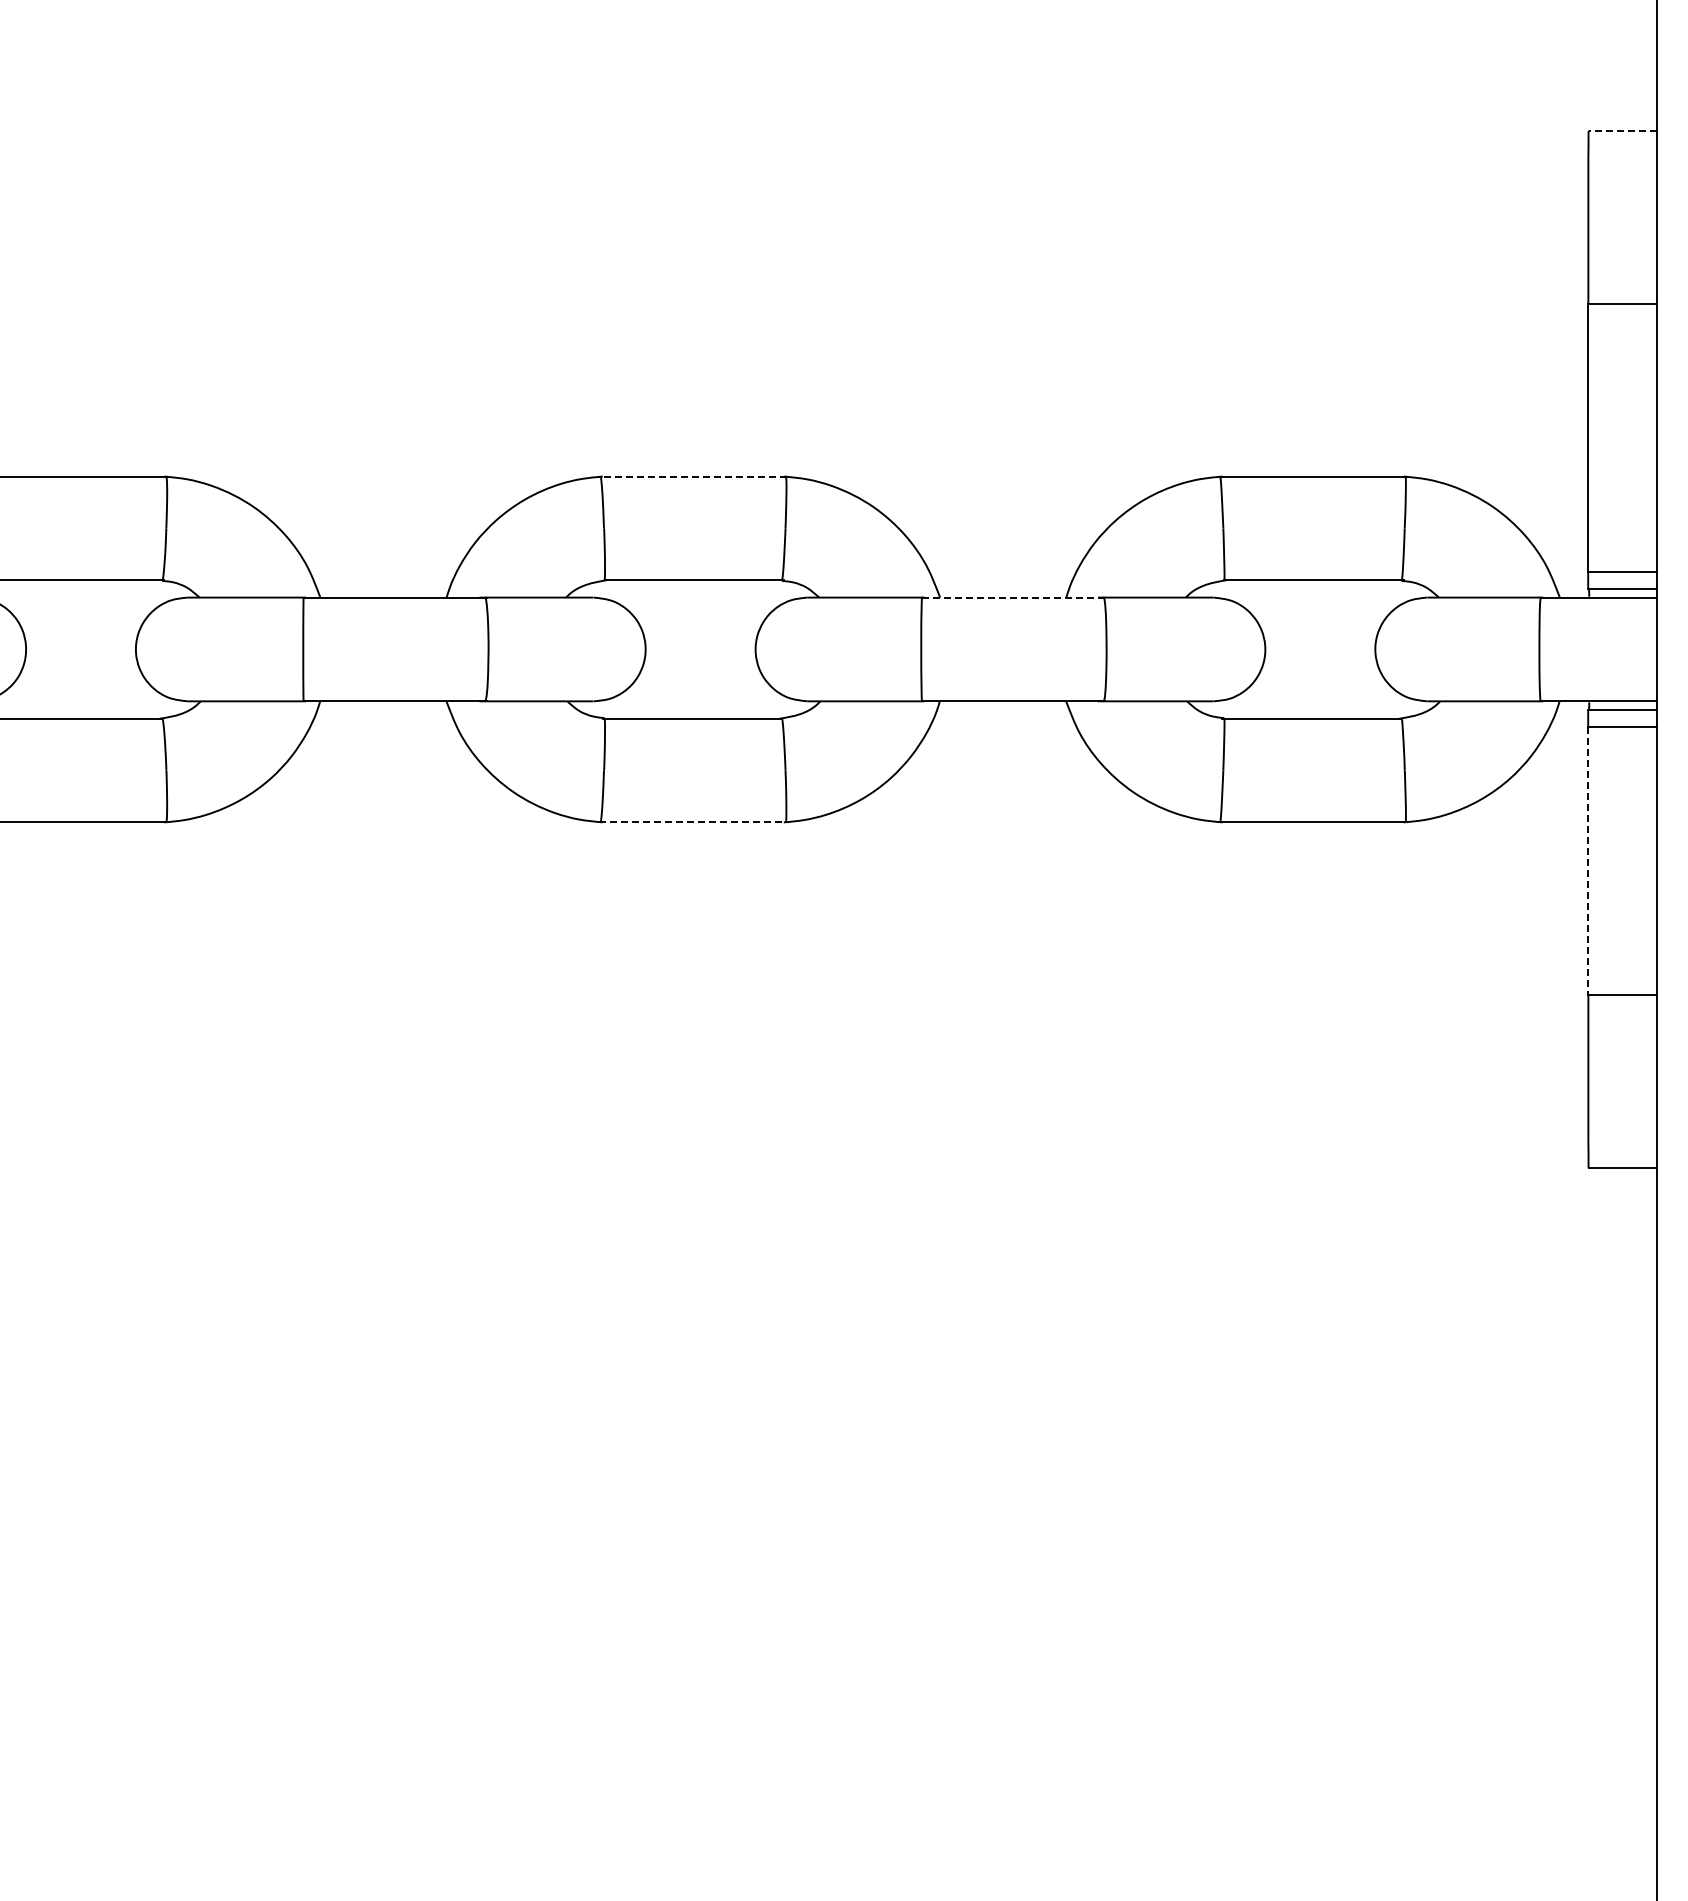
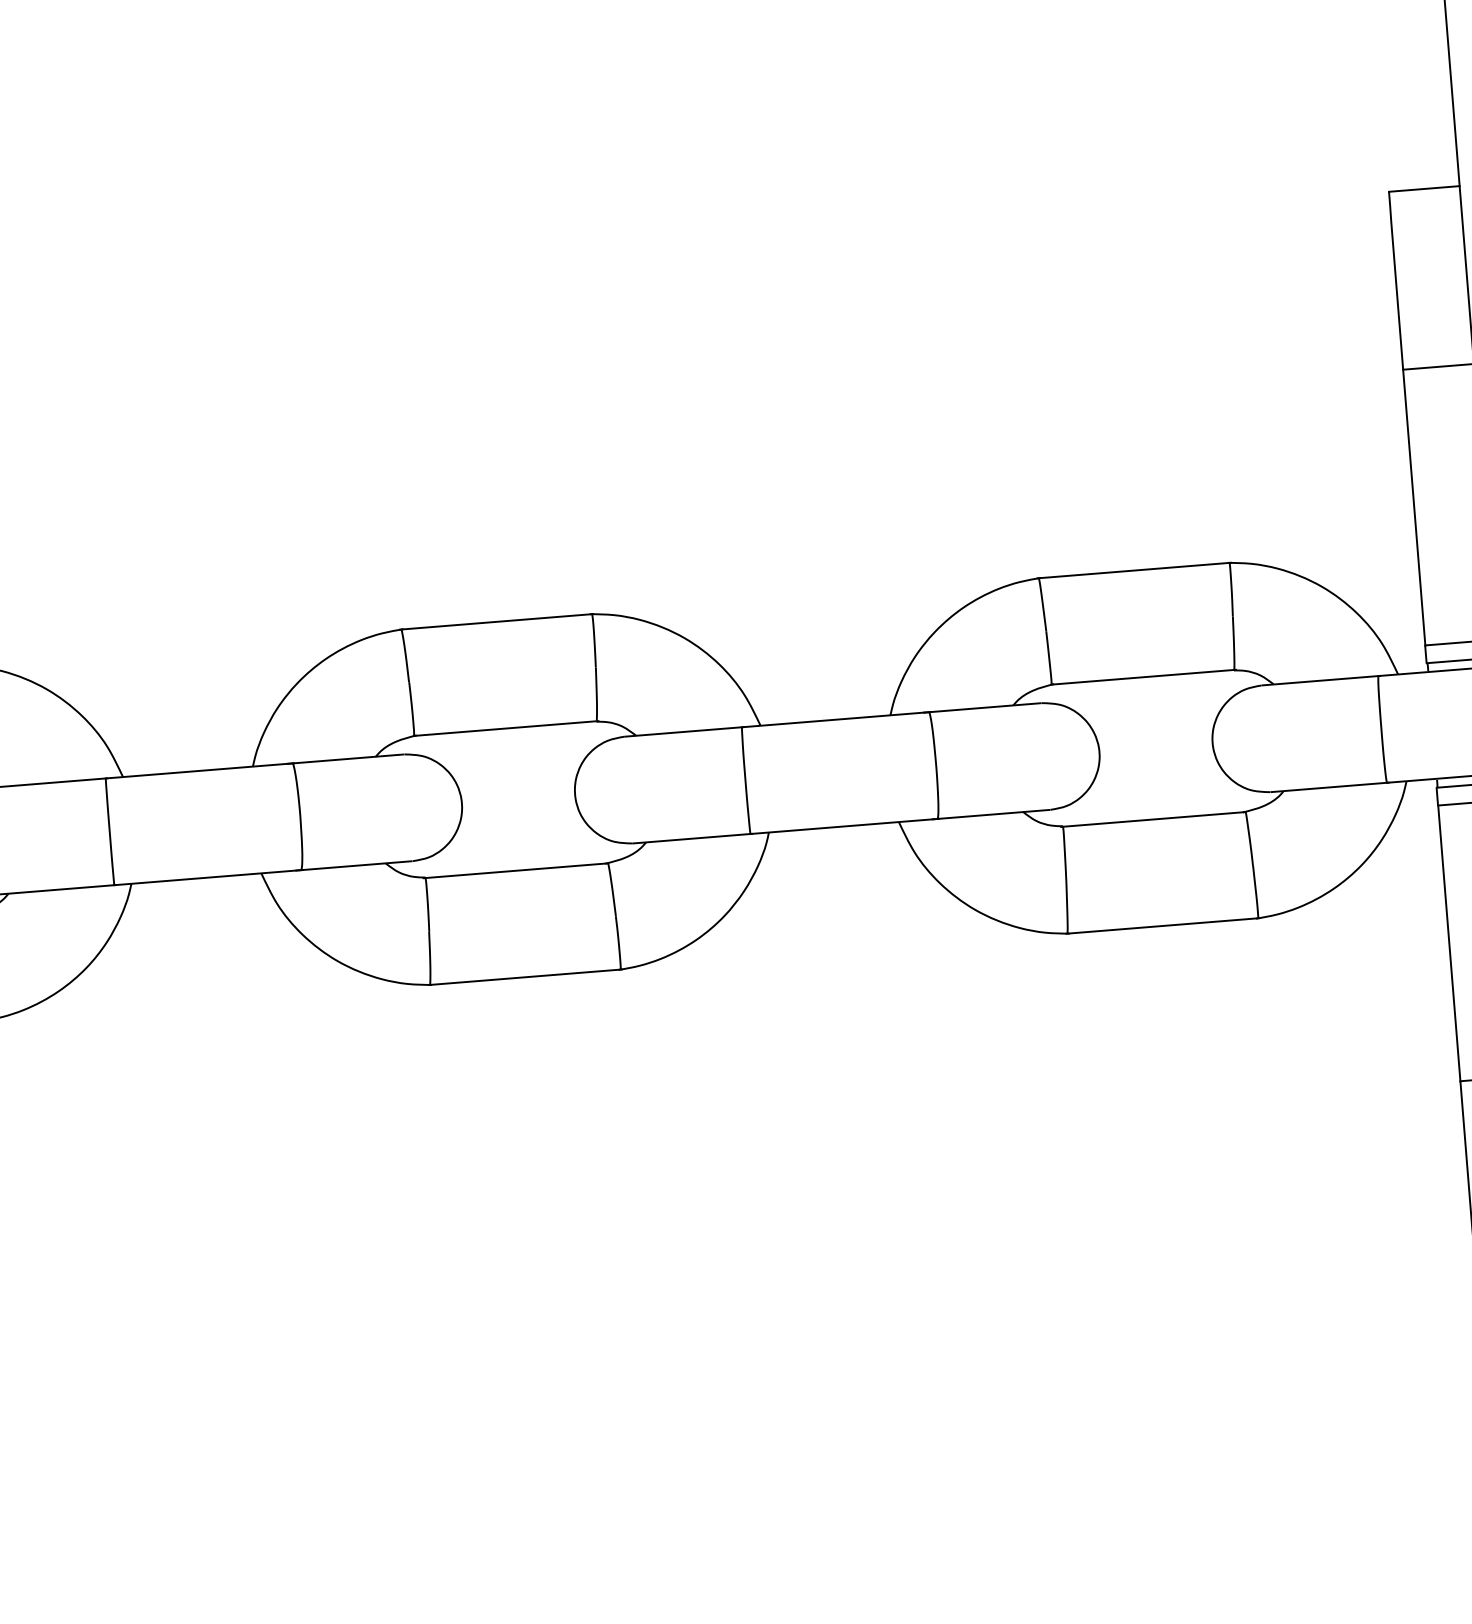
line: (1622, 130) -> (1423, 188), dashed -> solid
line: (693, 476) -> (496, 621), dashed -> solid
line: (1013, 597) -> (836, 719), dashed -> solid
line: (693, 822) -> (525, 977), dashed -> solid
line: (1588, 861) -> (1449, 943), dashed -> solid

